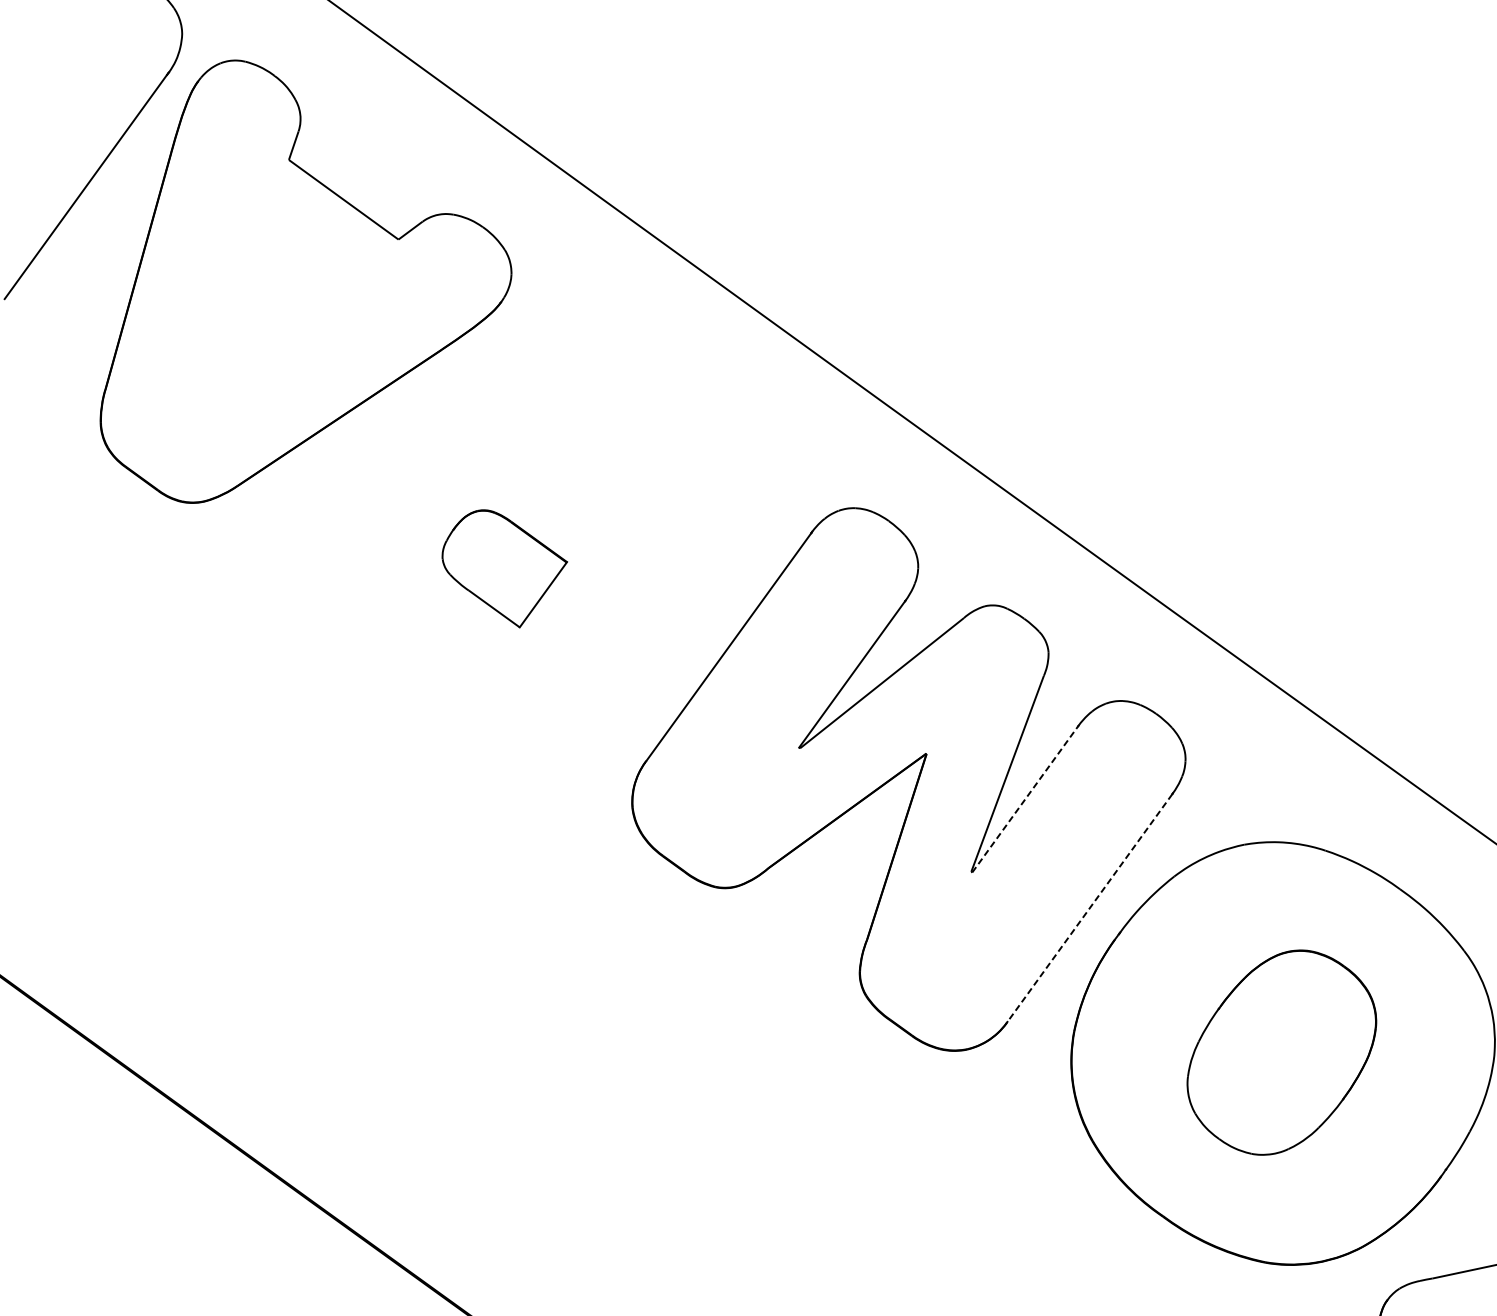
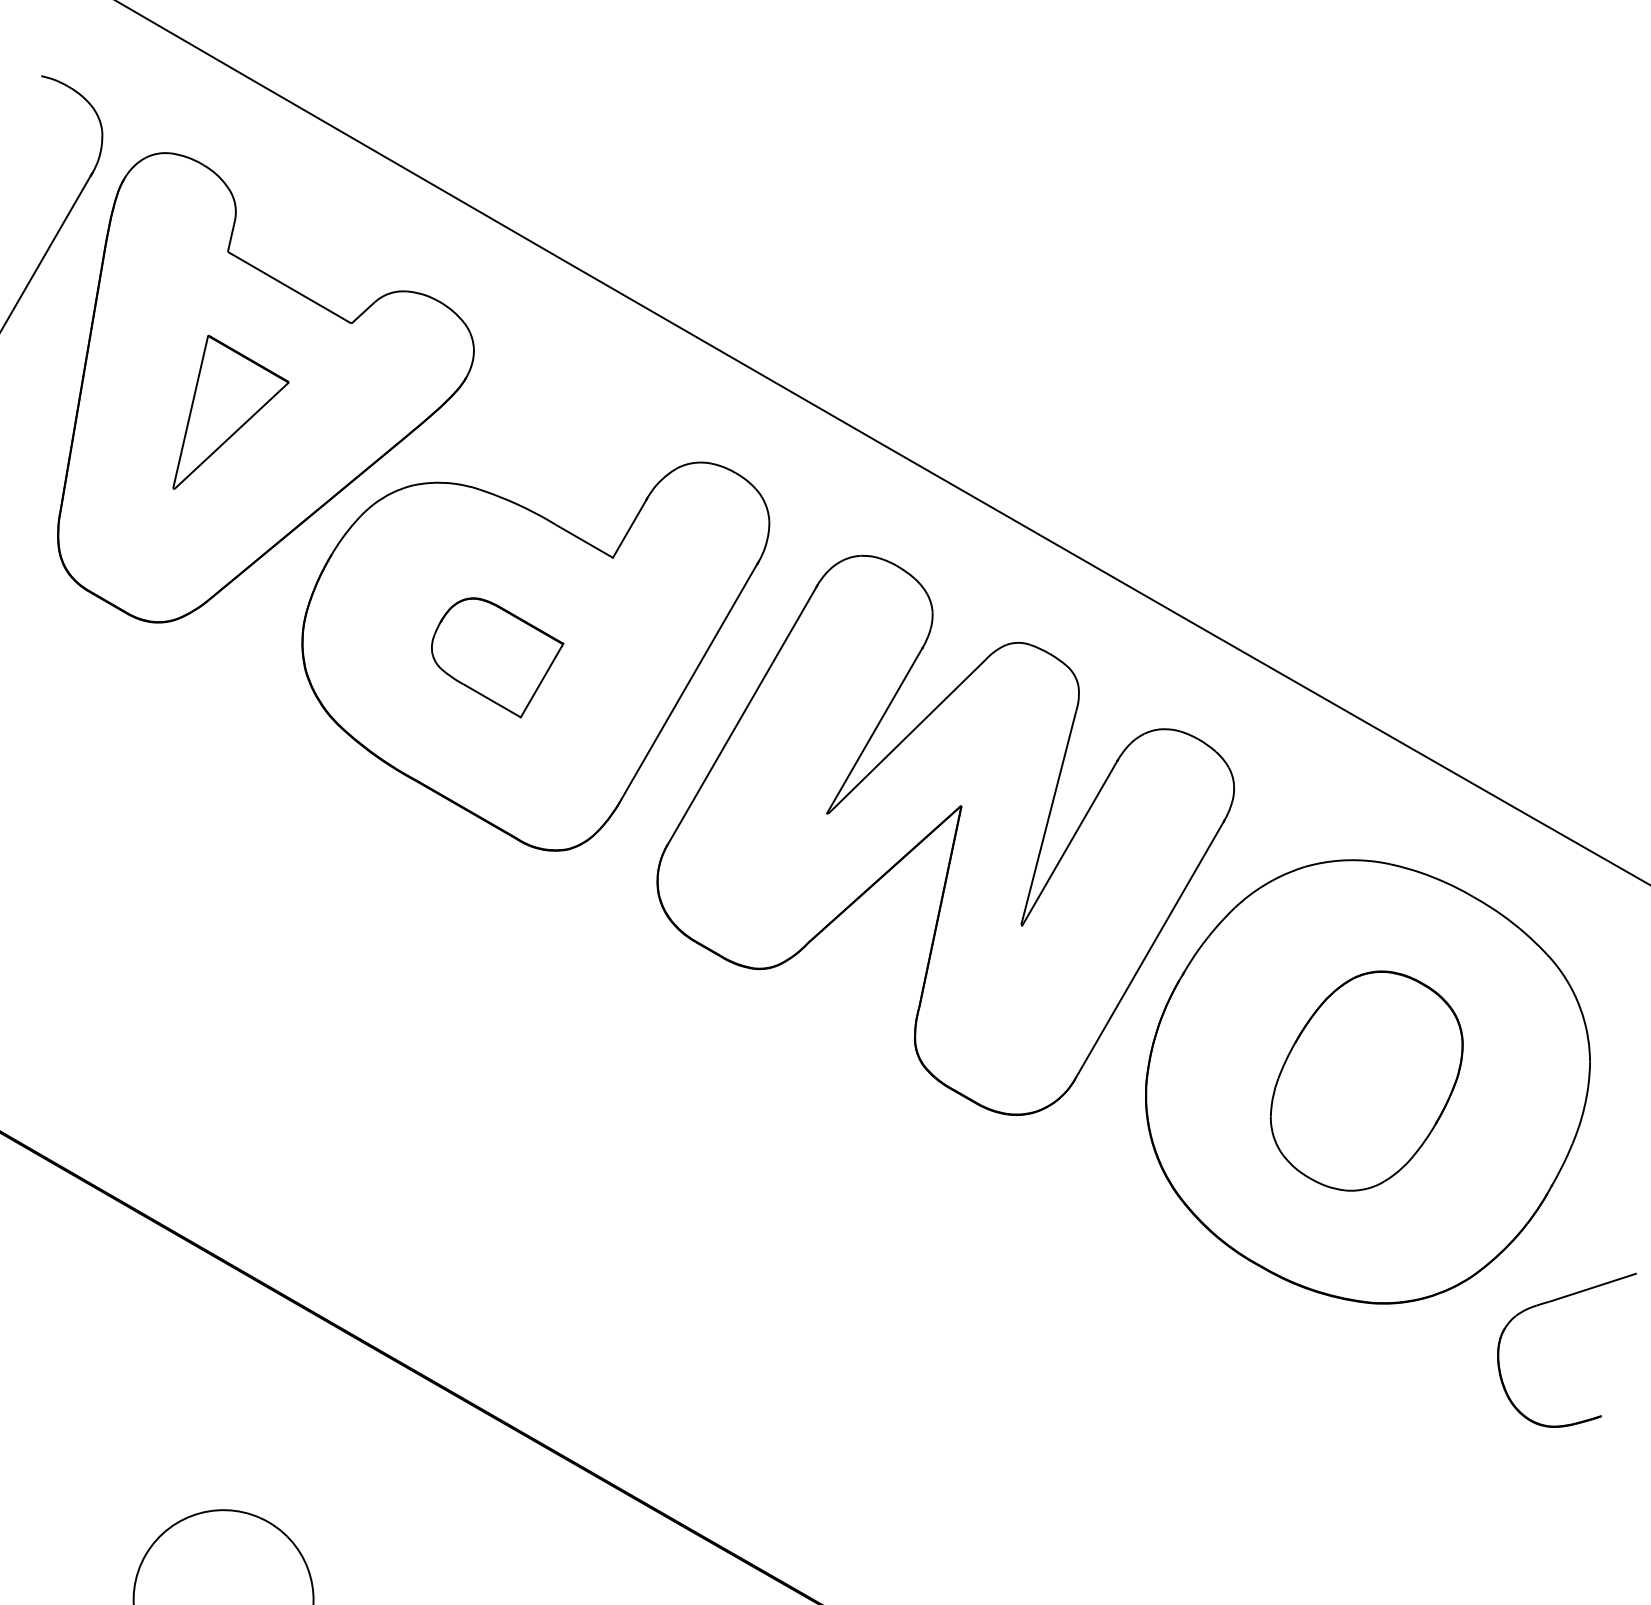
part: (275, 310) -> (230, 411), added
part: (539, 571) -> (535, 656), added
line: (1025, 798) -> (1070, 842), dashed -> solid
line: (1089, 907) -> (1149, 949), dashed -> solid

